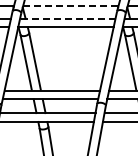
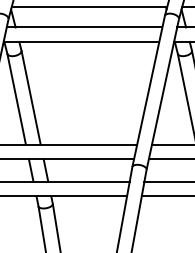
line: (70, 6) -> (88, 7), dashed -> solid
line: (67, 18) -> (84, 27), dashed -> solid

